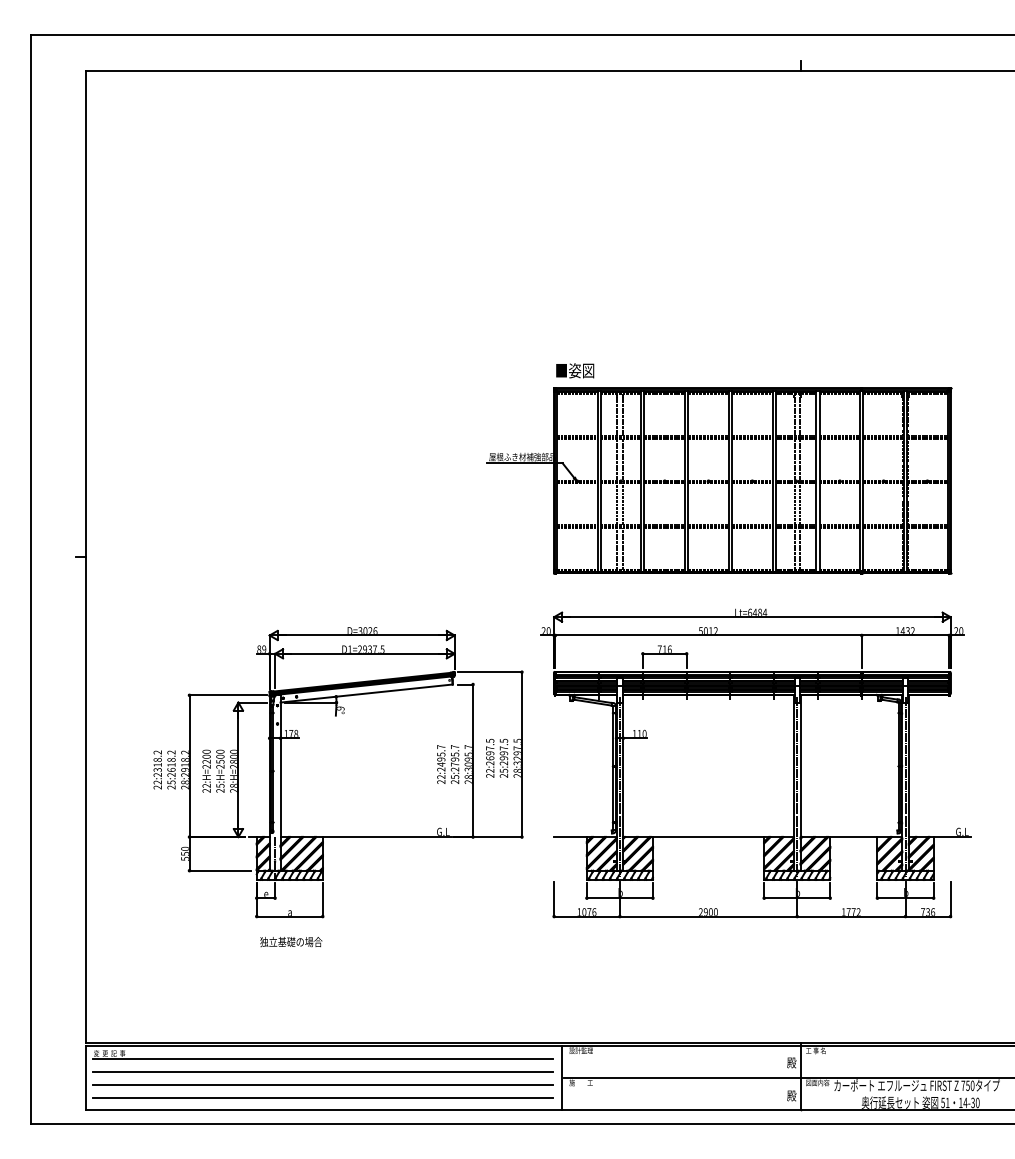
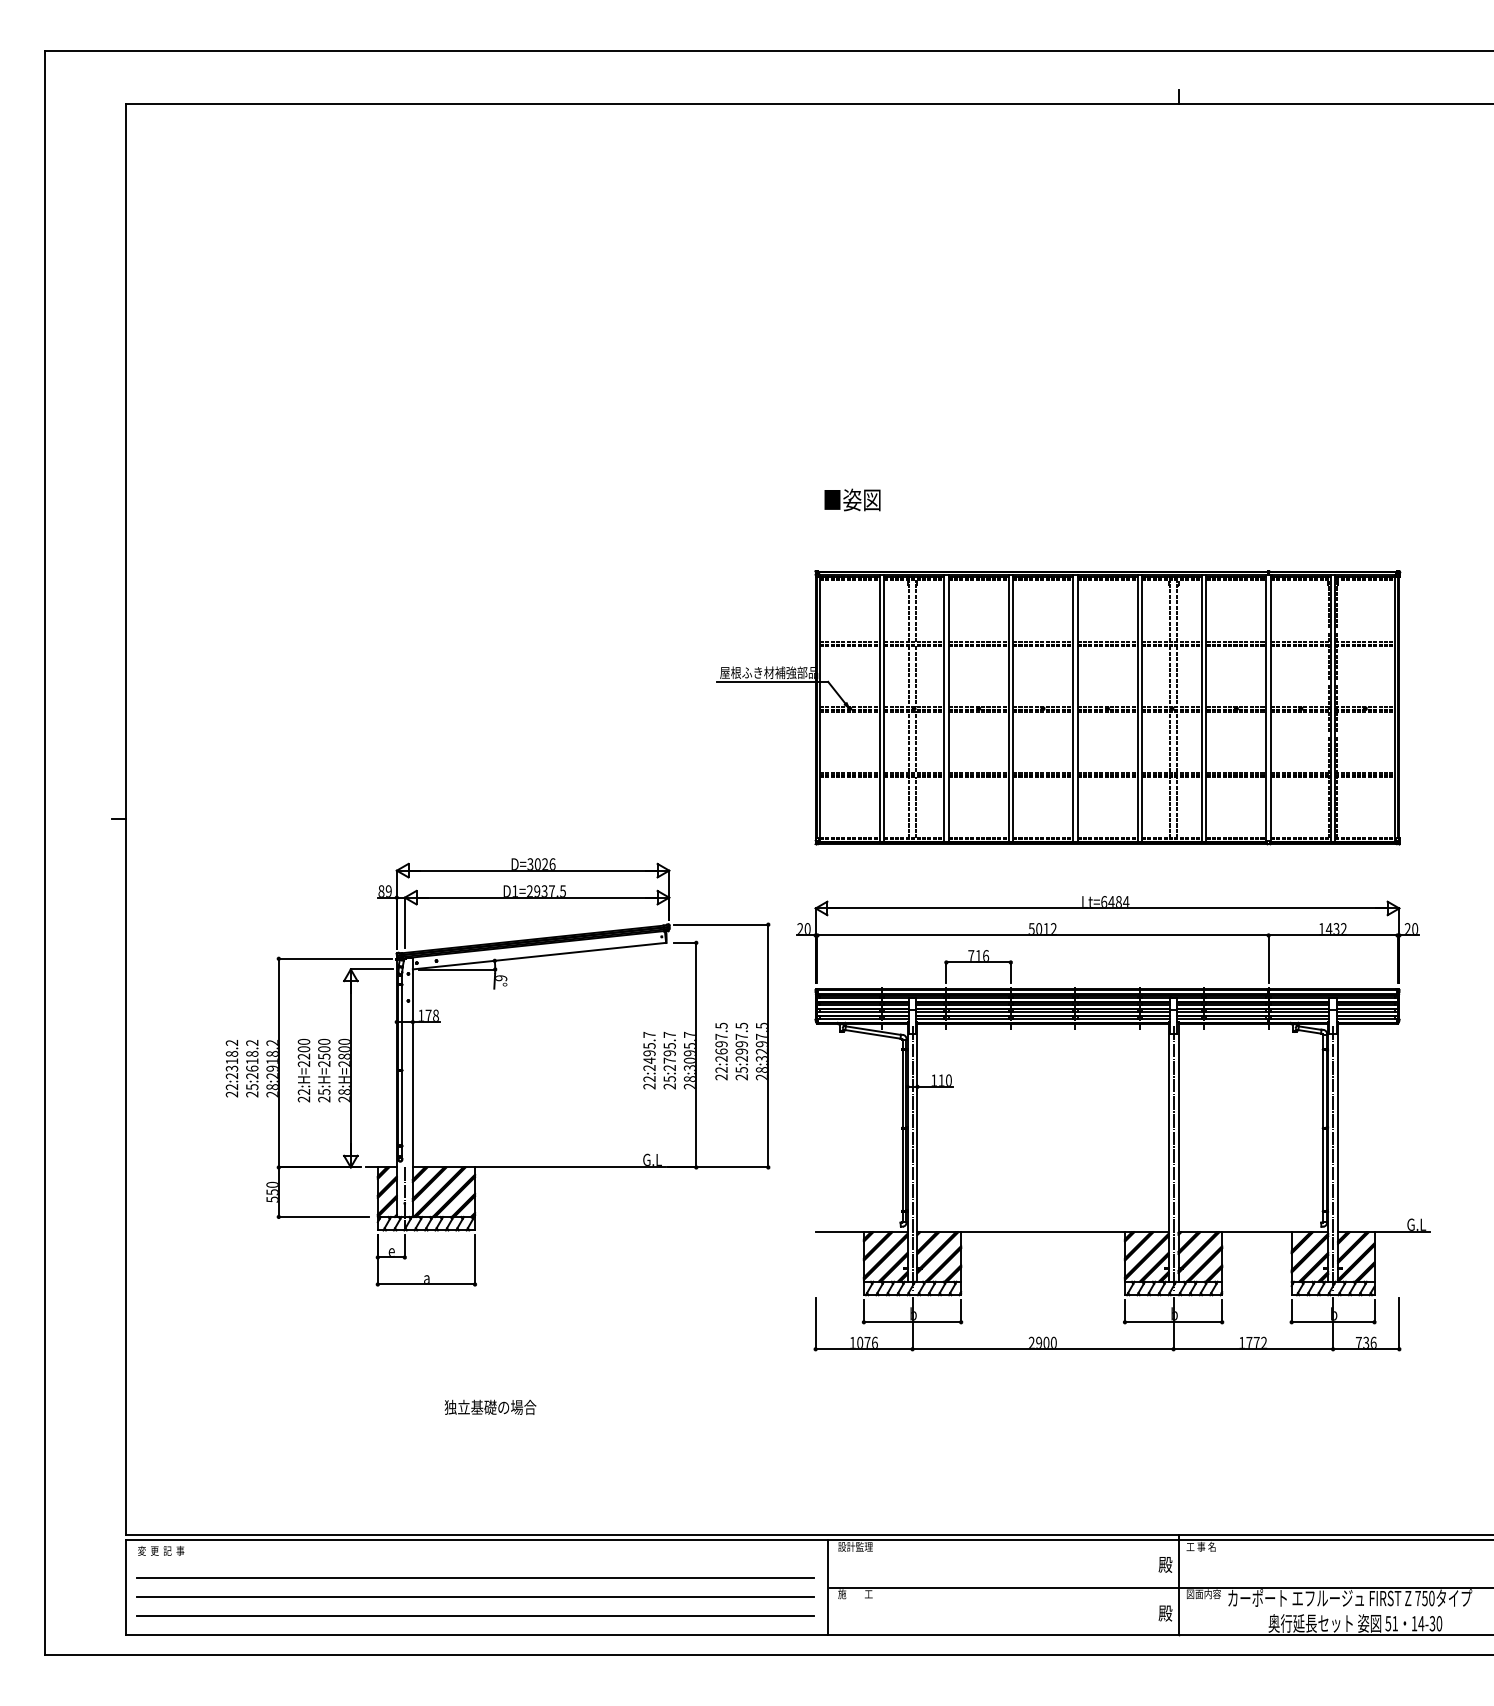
text: (575, 370) -> (853, 499), moved
part: (299, 738) -> (440, 1022), moved
text: (291, 942) -> (490, 1408), moved
line: (323, 1059) -> (476, 1559), removed

